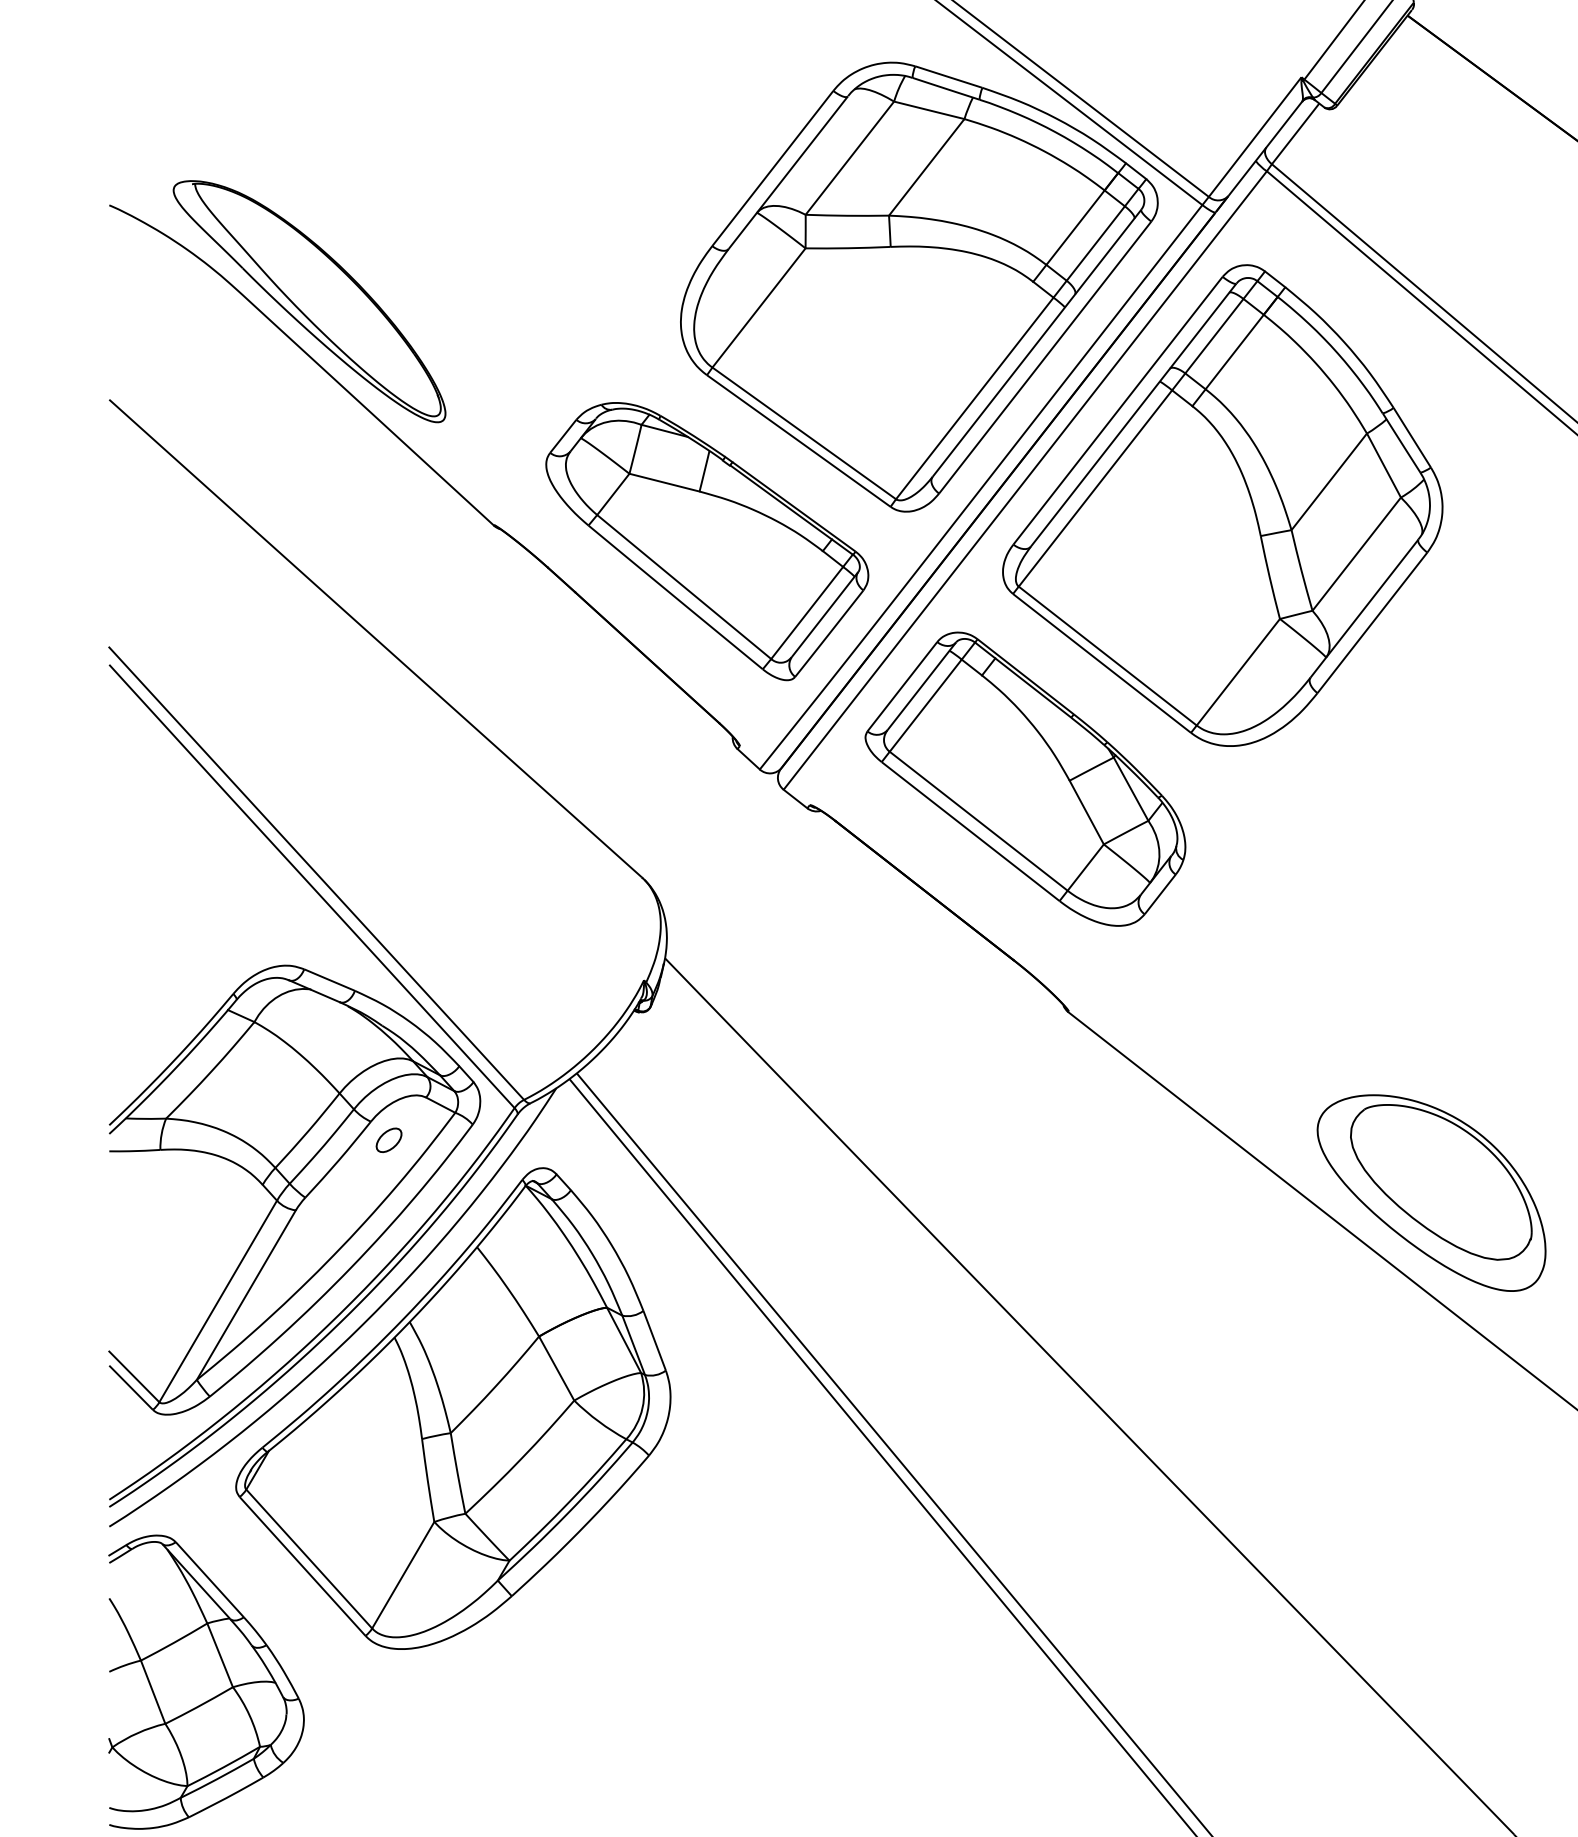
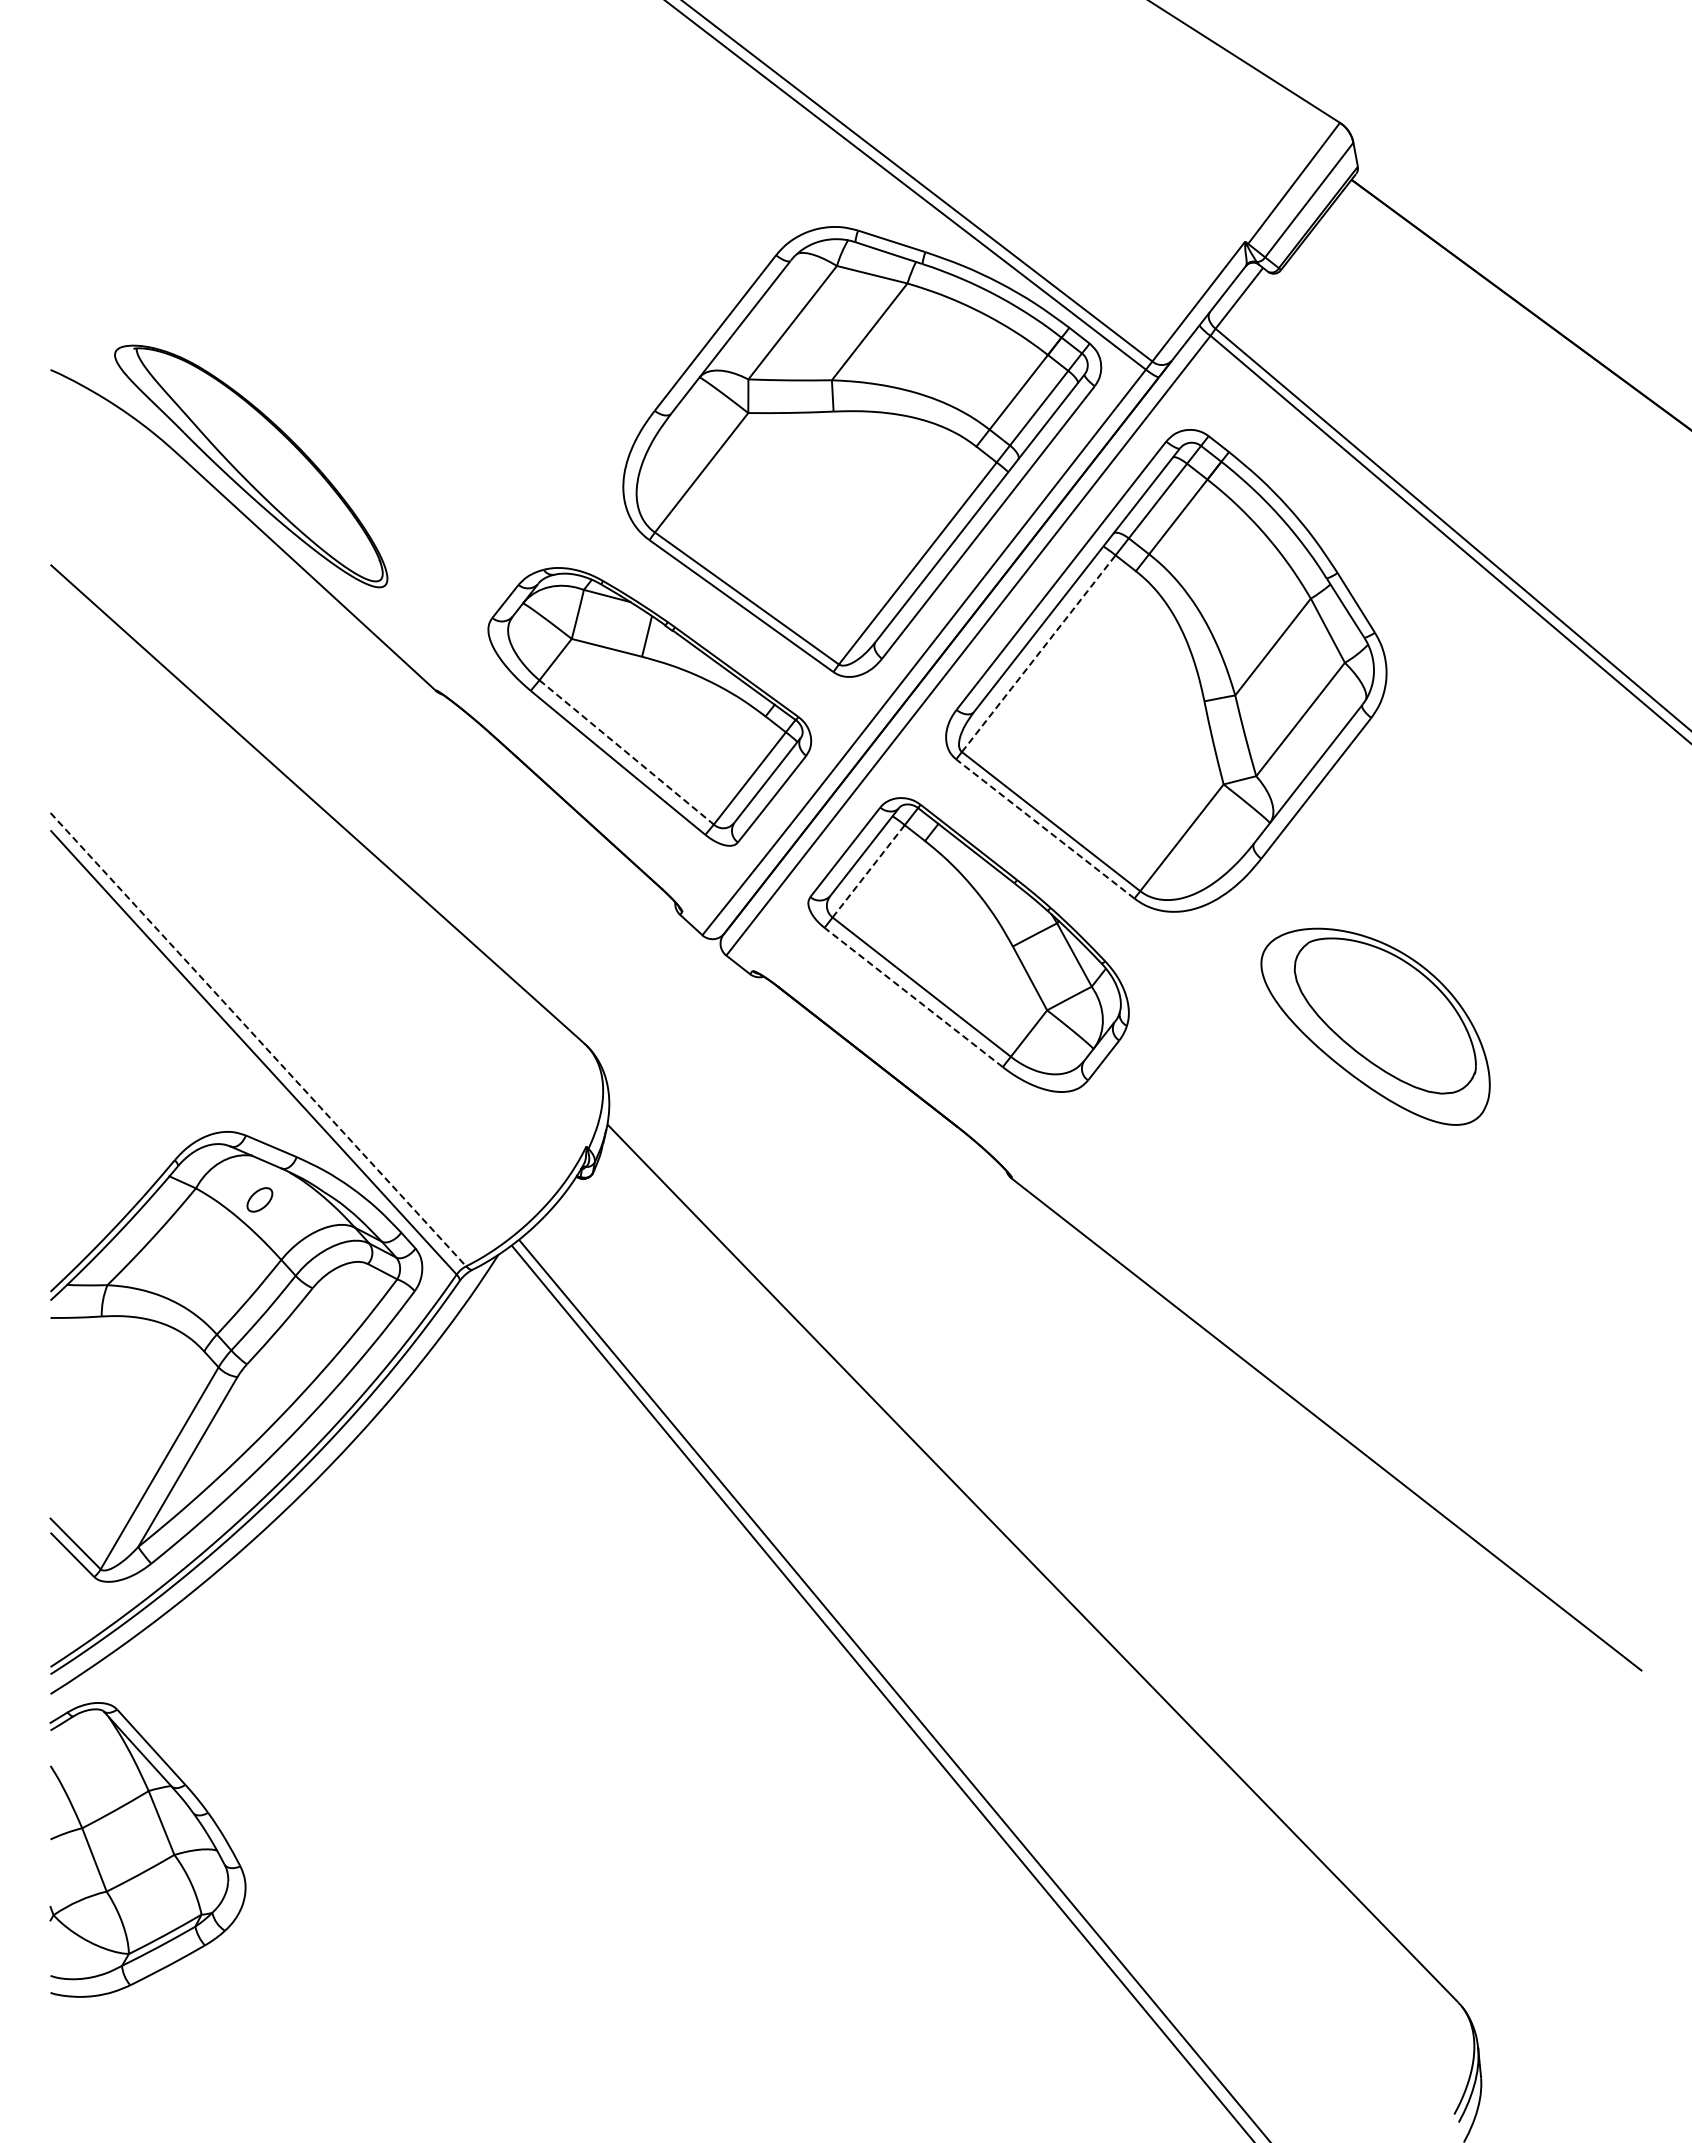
line: (1095, 488) -> (1038, 653), solid -> dashed
line: (685, 587) -> (627, 752), solid -> dashed
line: (1102, 663) -> (1045, 829), solid -> dashed
line: (925, 705) -> (868, 871), solid -> dashed
line: (970, 831) -> (913, 997), solid -> dashed
line: (316, 873) -> (258, 1039), solid -> dashed
part: (388, 1139) -> (259, 1199), moved
part: (1431, 1192) -> (1375, 1026), moved
part: (452, 1408) -> (394, 1575), removed

